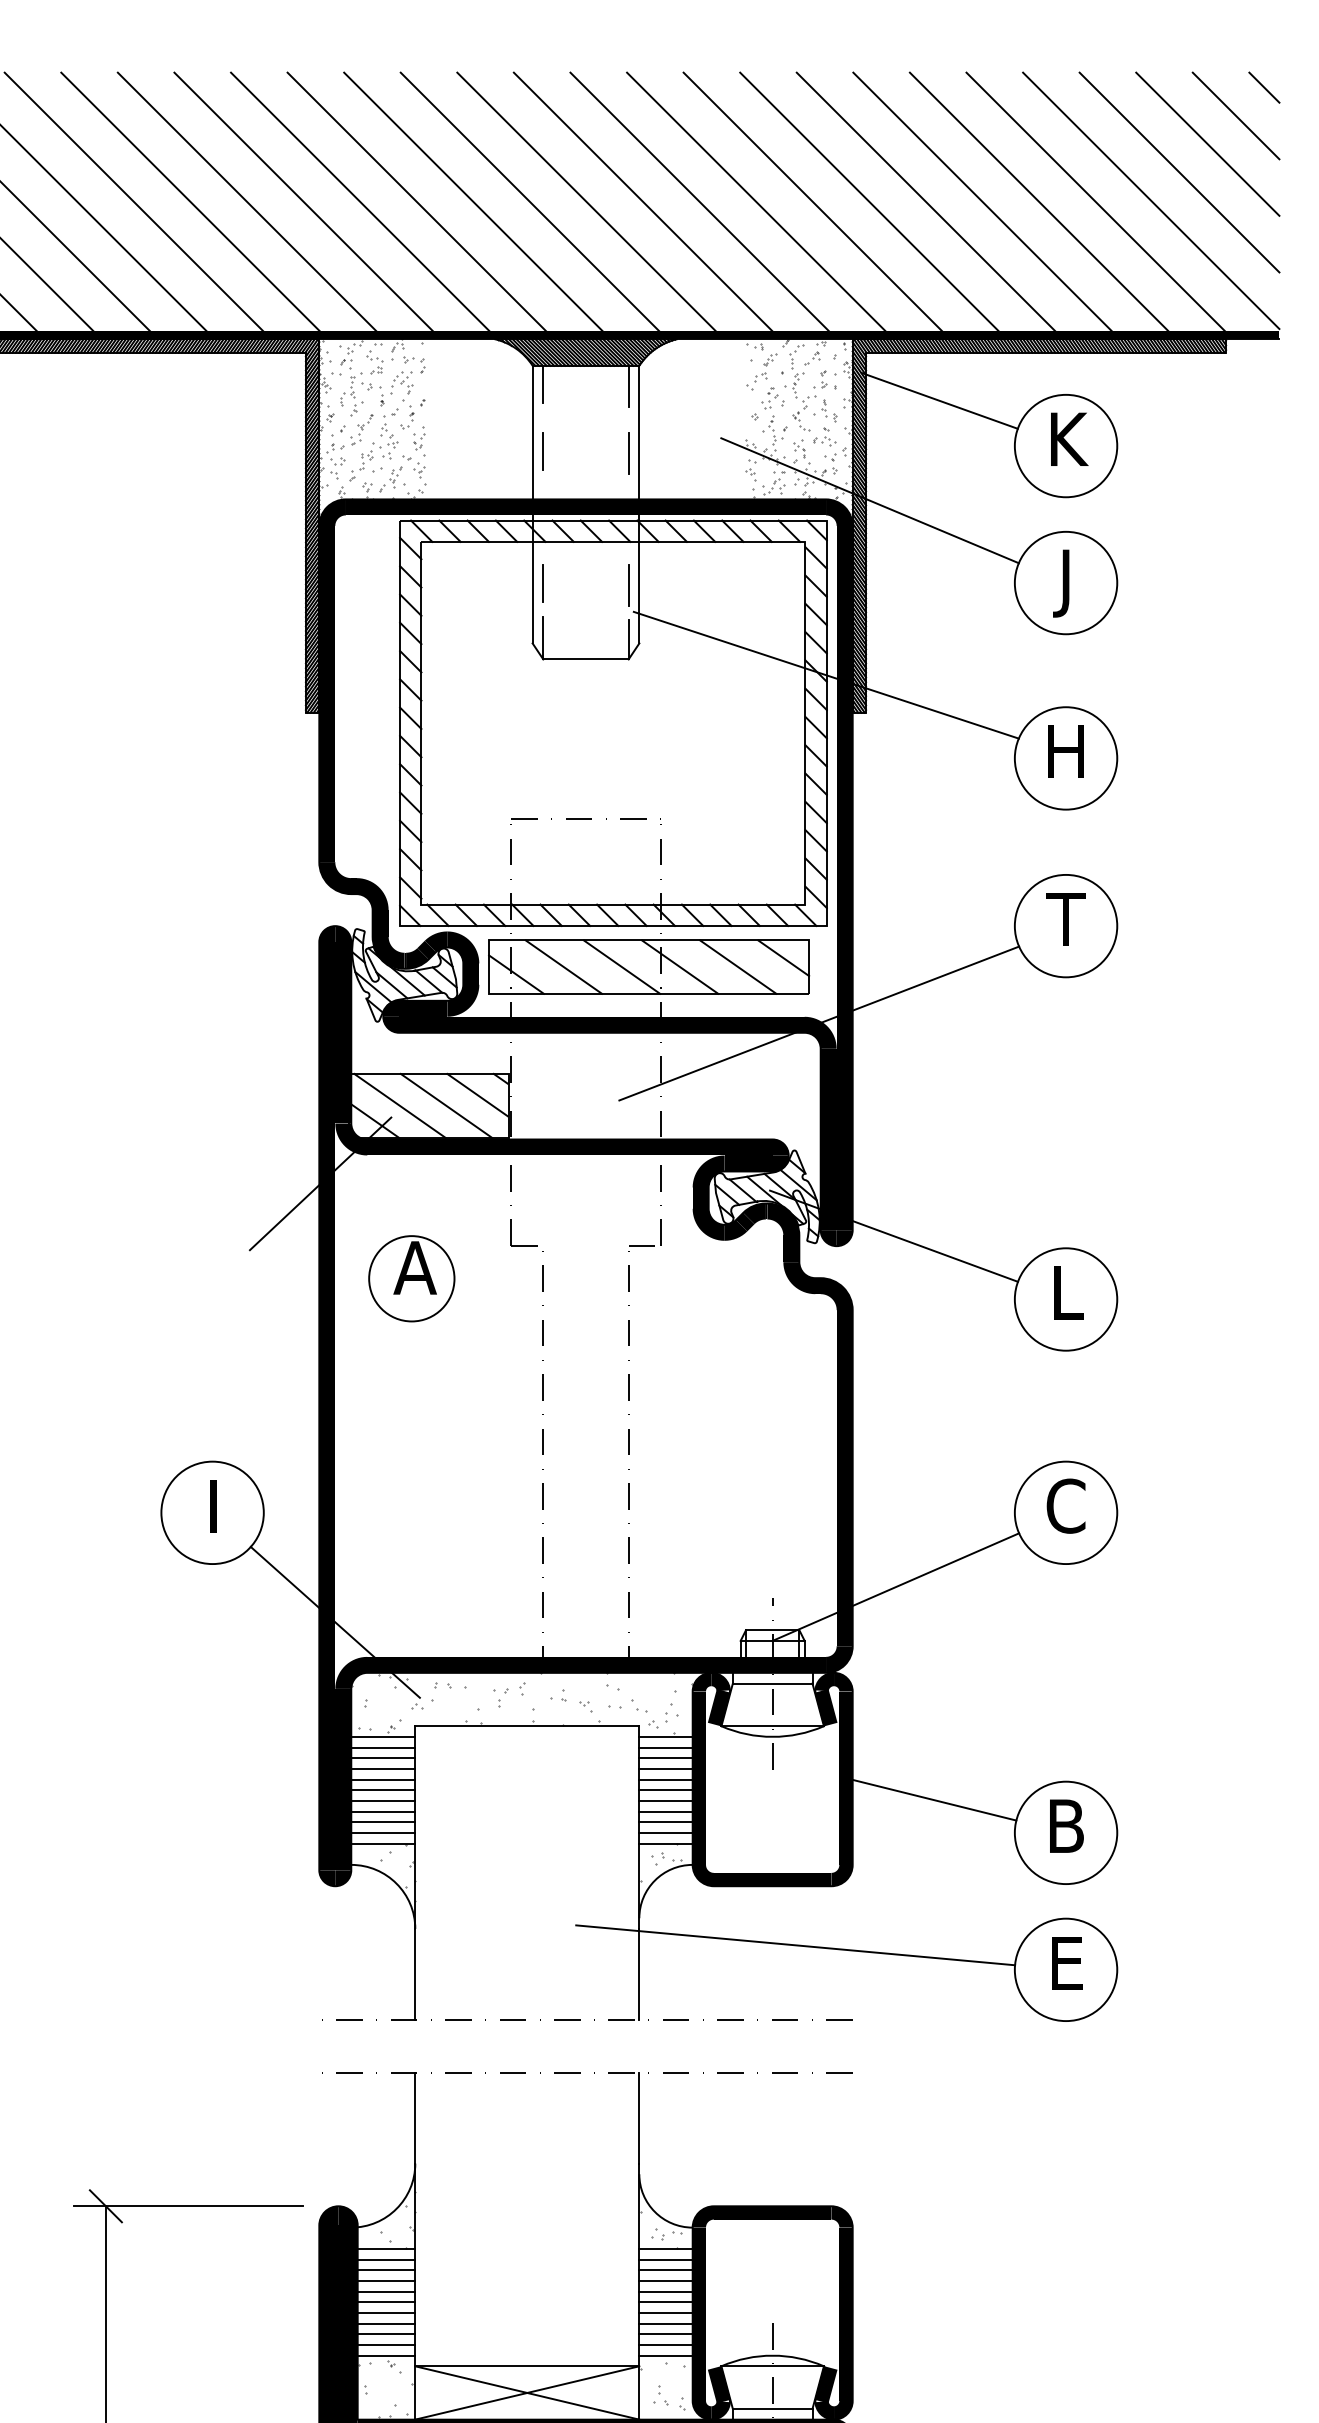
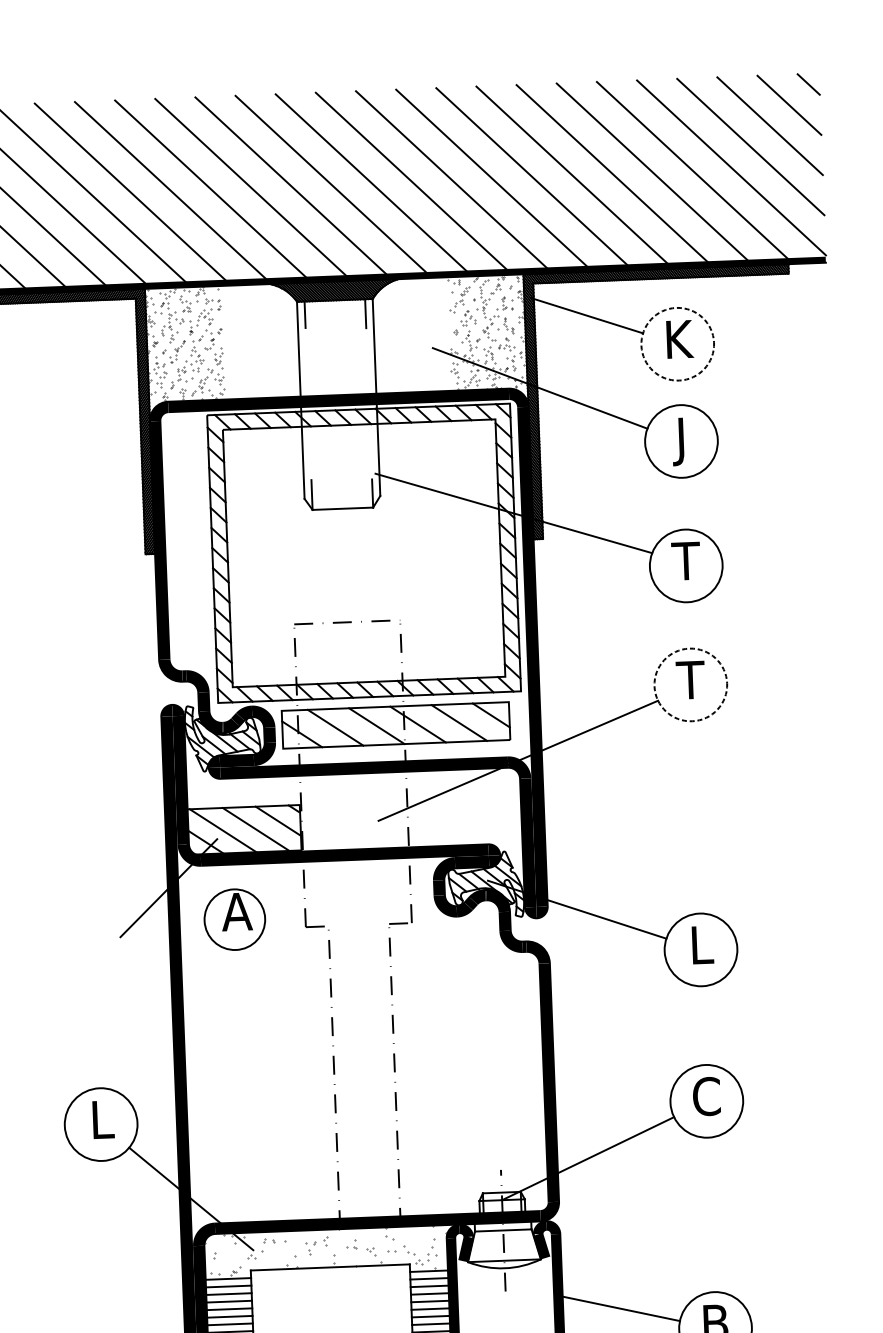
circle: (1065, 445) -> (677, 343), solid -> dashed
line: (543, 451) -> (307, 362), removed
line: (628, 452) -> (367, 360), removed
line: (543, 583) -> (310, 456), removed
line: (628, 584) -> (371, 454), removed
text: (1065, 751) -> (685, 561), H -> T
circle: (1065, 925) -> (690, 684), solid -> dashed
part: (411, 1278) -> (234, 919), moved
text: (215, 1506) -> (103, 1120), I -> L

